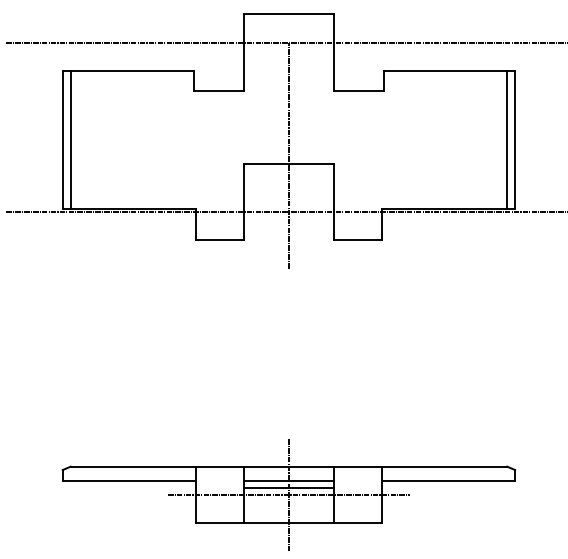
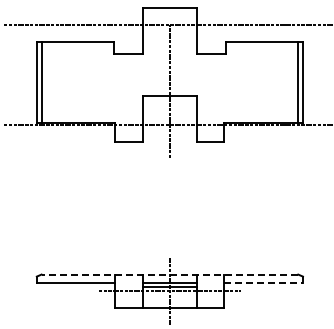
line: (288, 466) -> (169, 274), solid -> dashed
line: (449, 480) -> (264, 282), solid -> dashed

